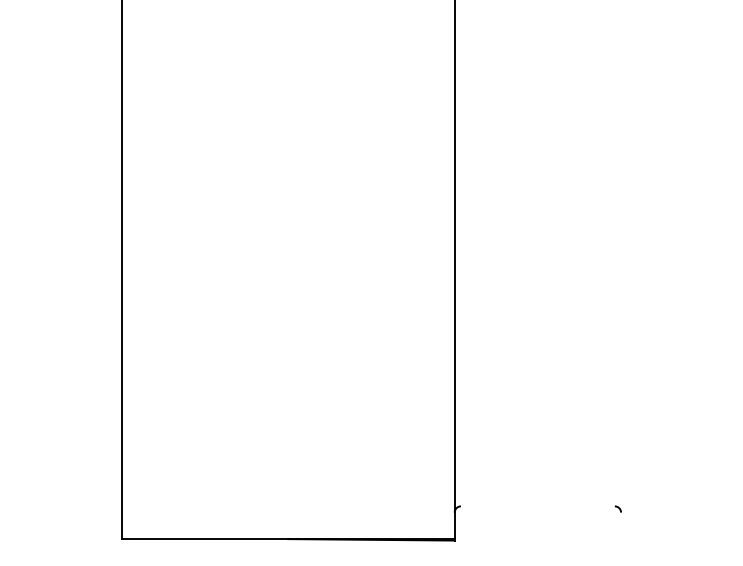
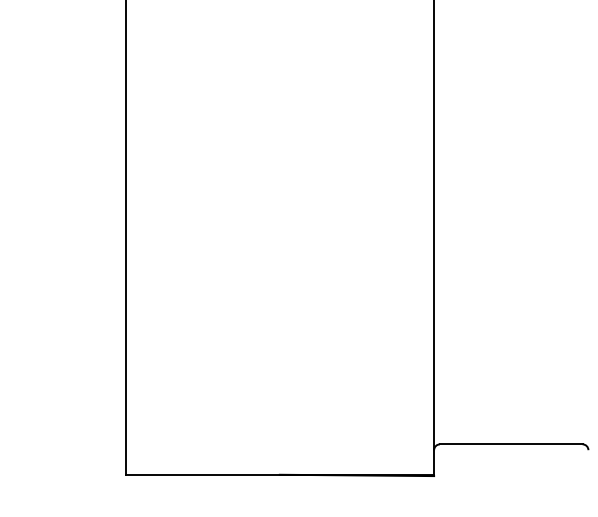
line: (537, 506) -> (510, 444), added

